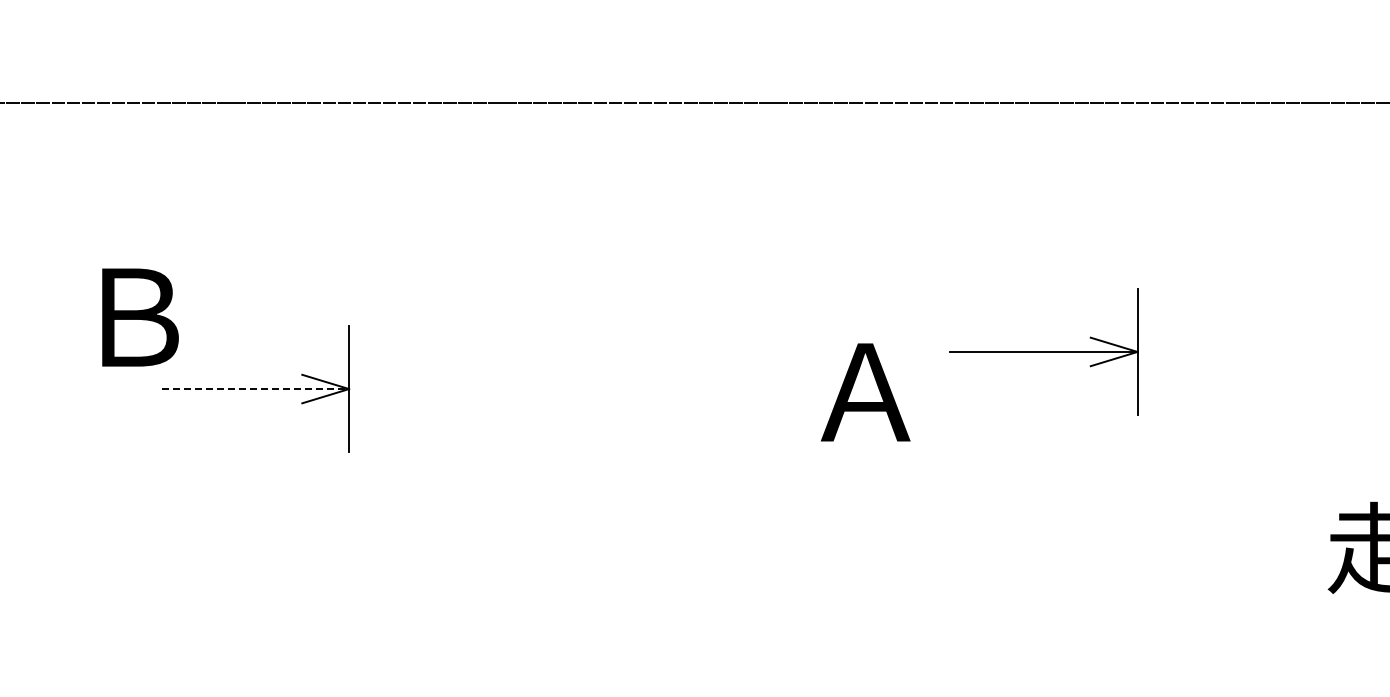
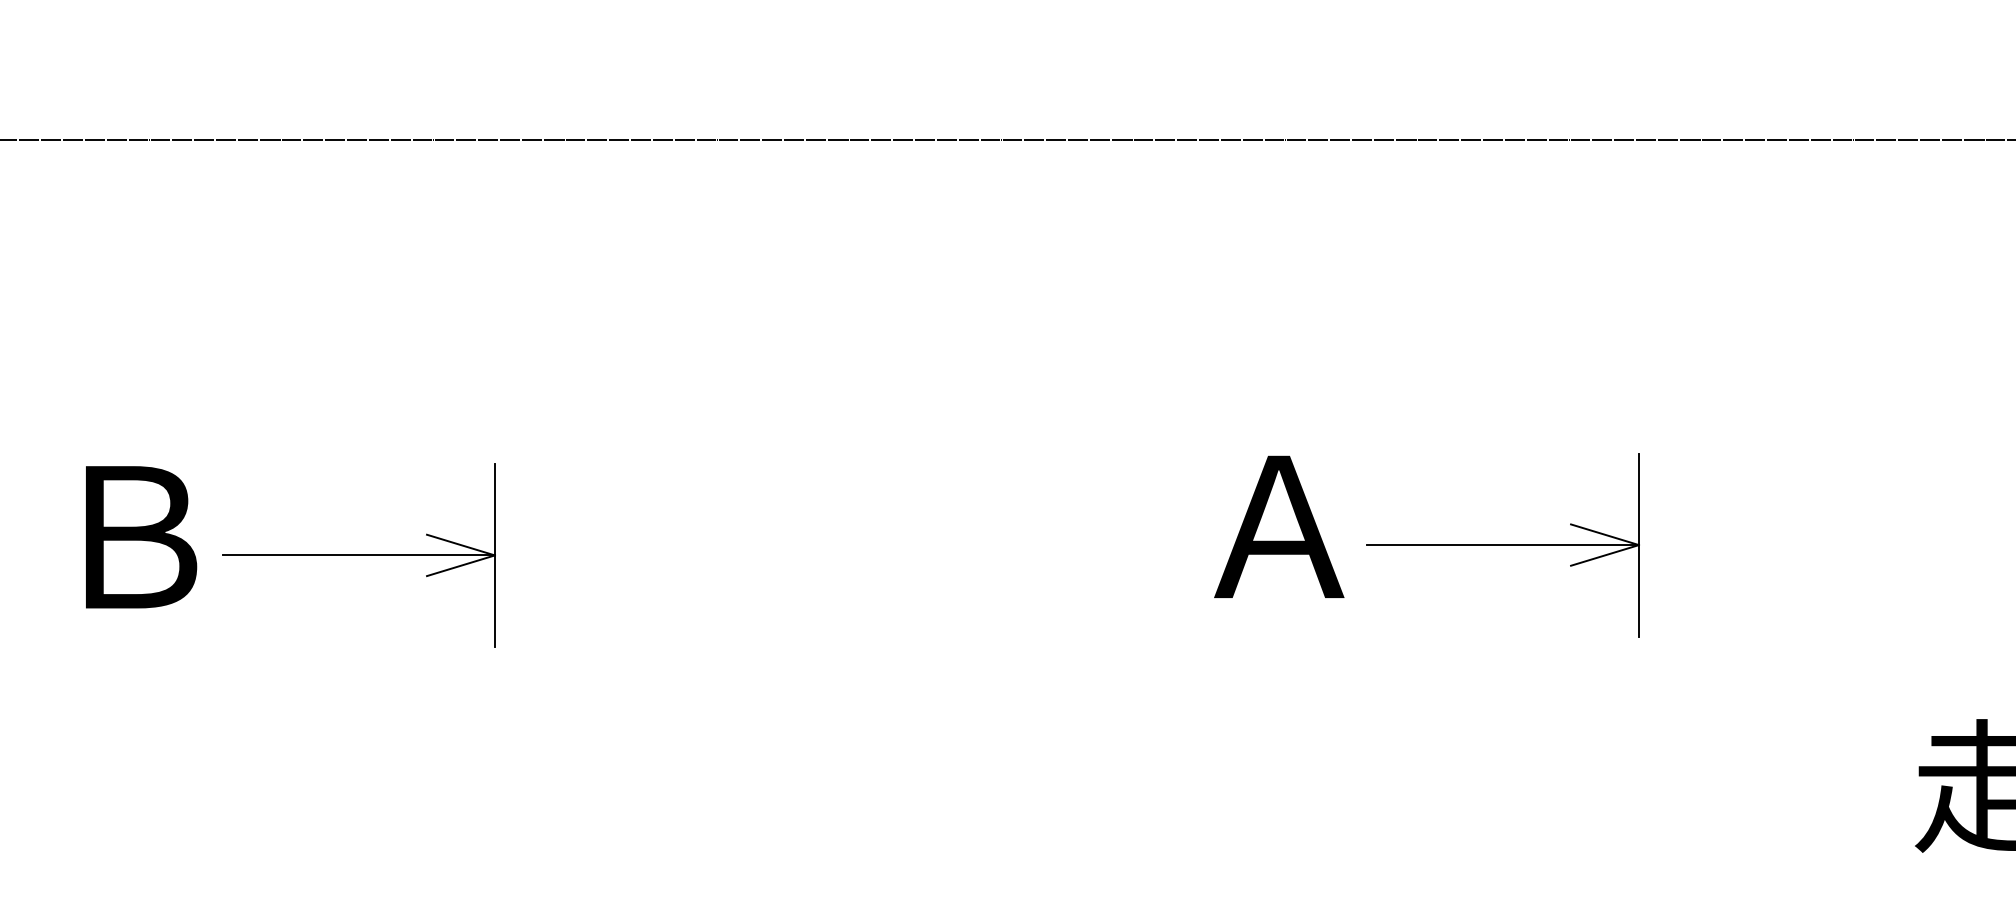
text: (140, 317) -> (141, 537), moved
part: (1043, 351) -> (1502, 544), moved
line: (255, 389) -> (359, 556), dashed -> solid
text: (865, 392) -> (1279, 527), moved

